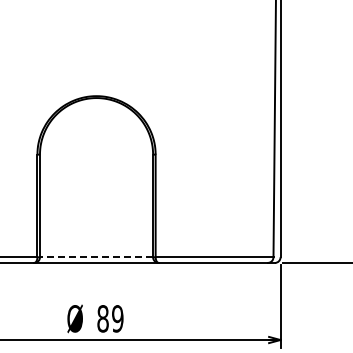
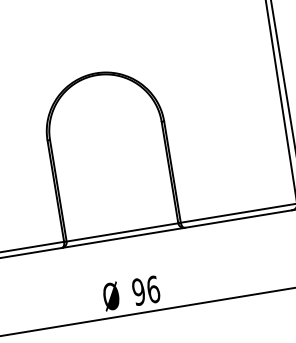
line: (96, 257) -> (122, 232), dashed -> solid
text: (110, 318) -> (146, 290), 89 -> 96

